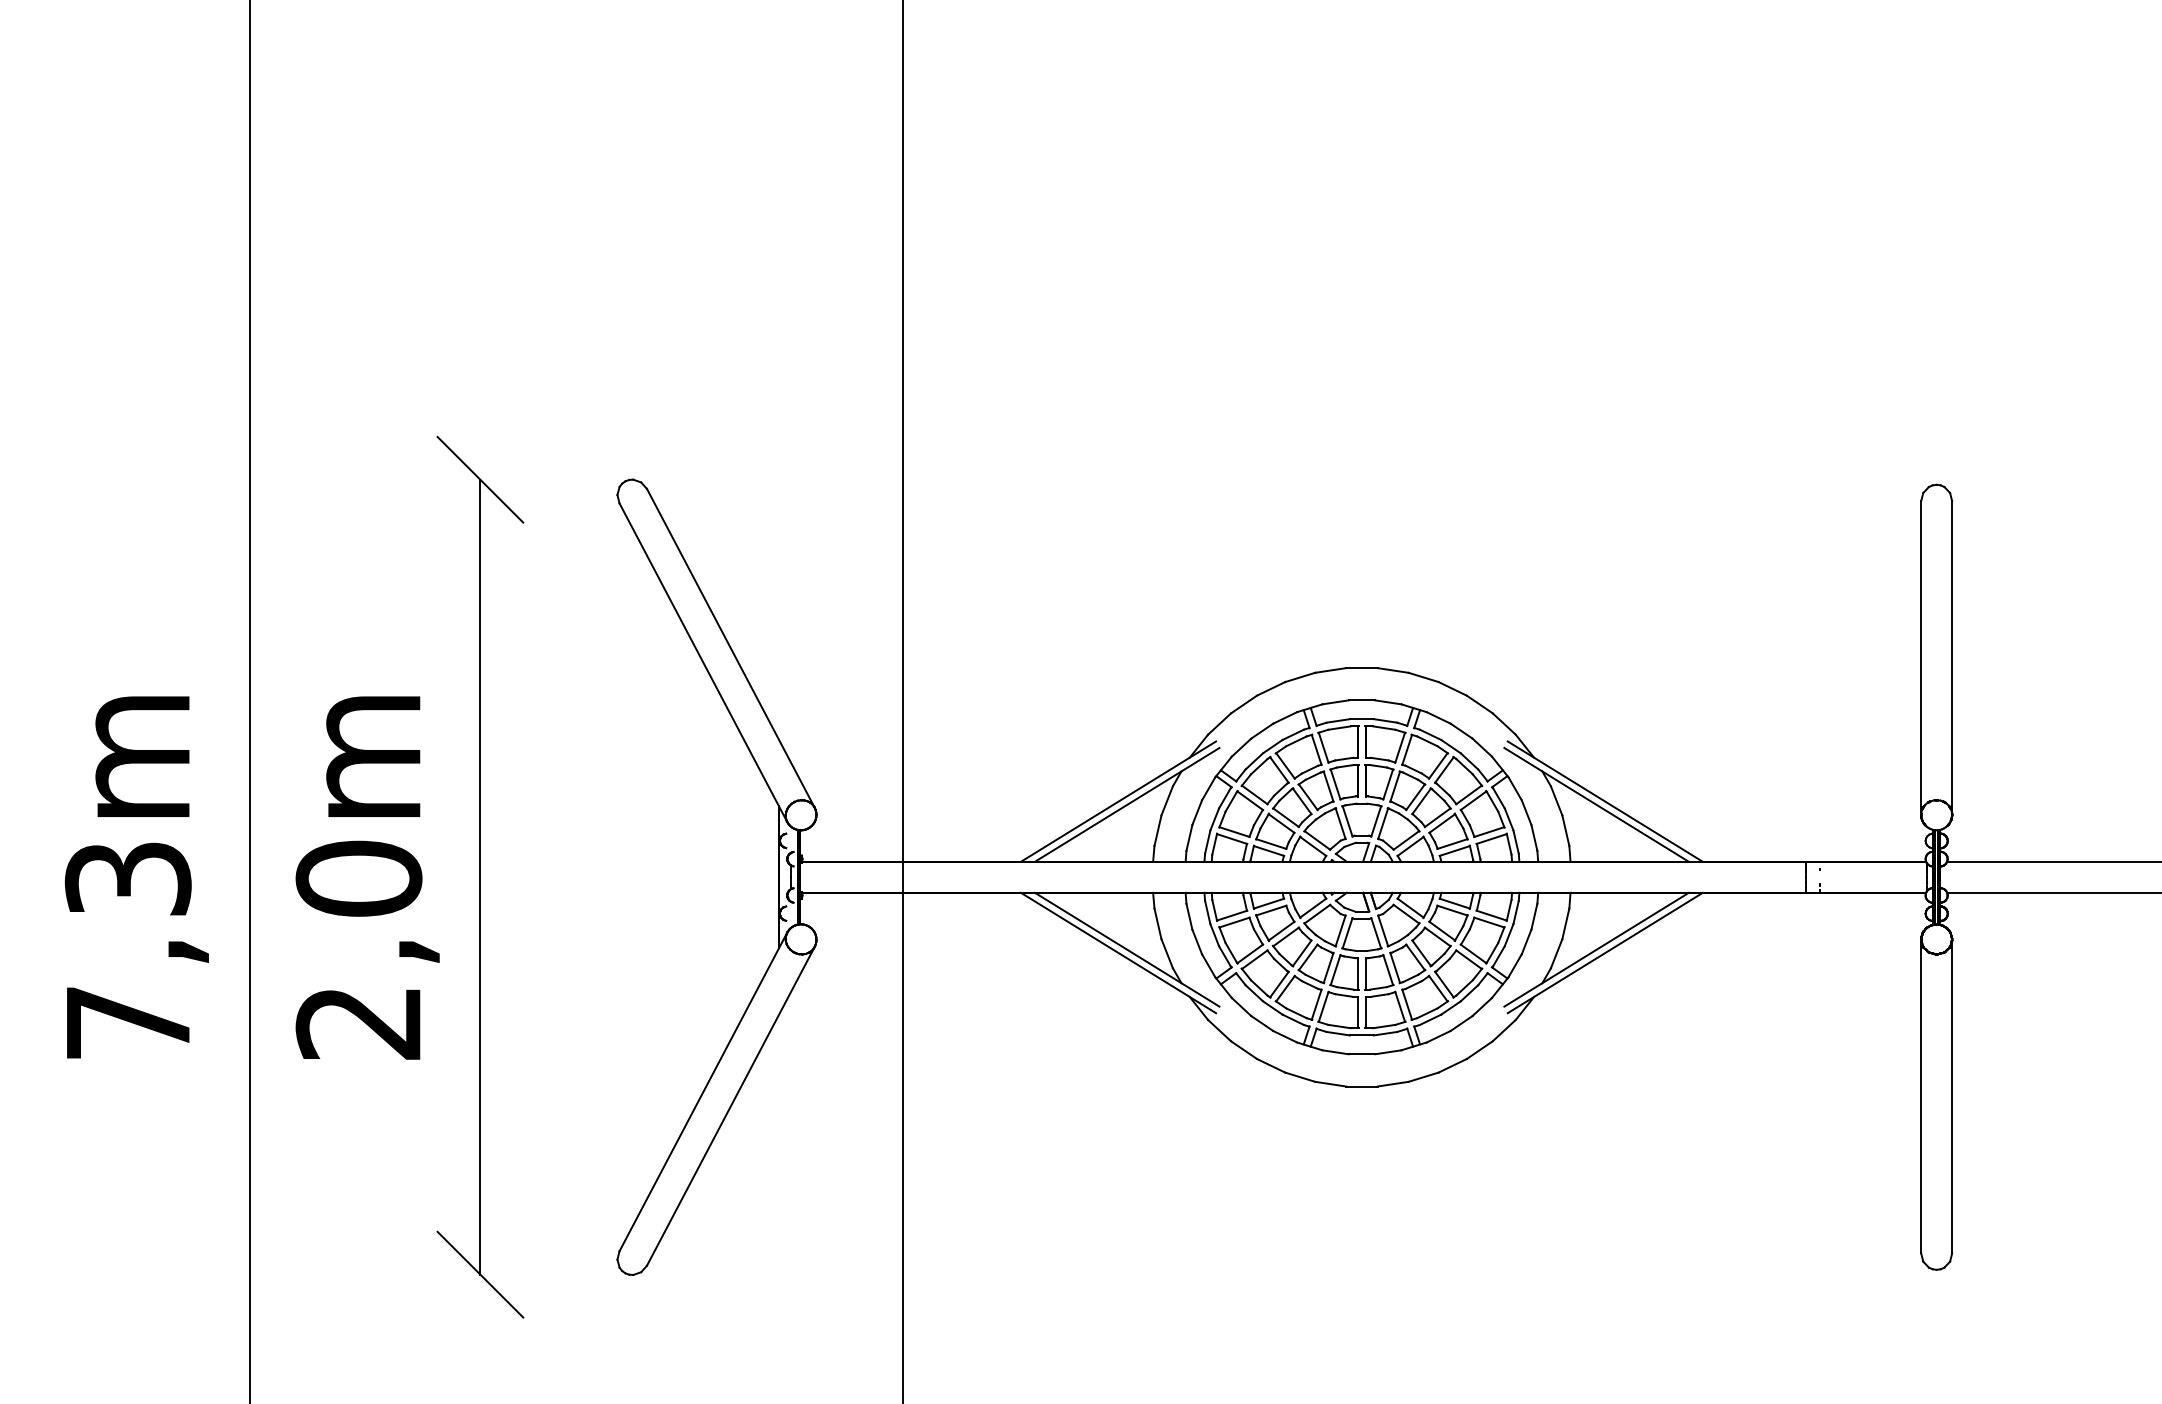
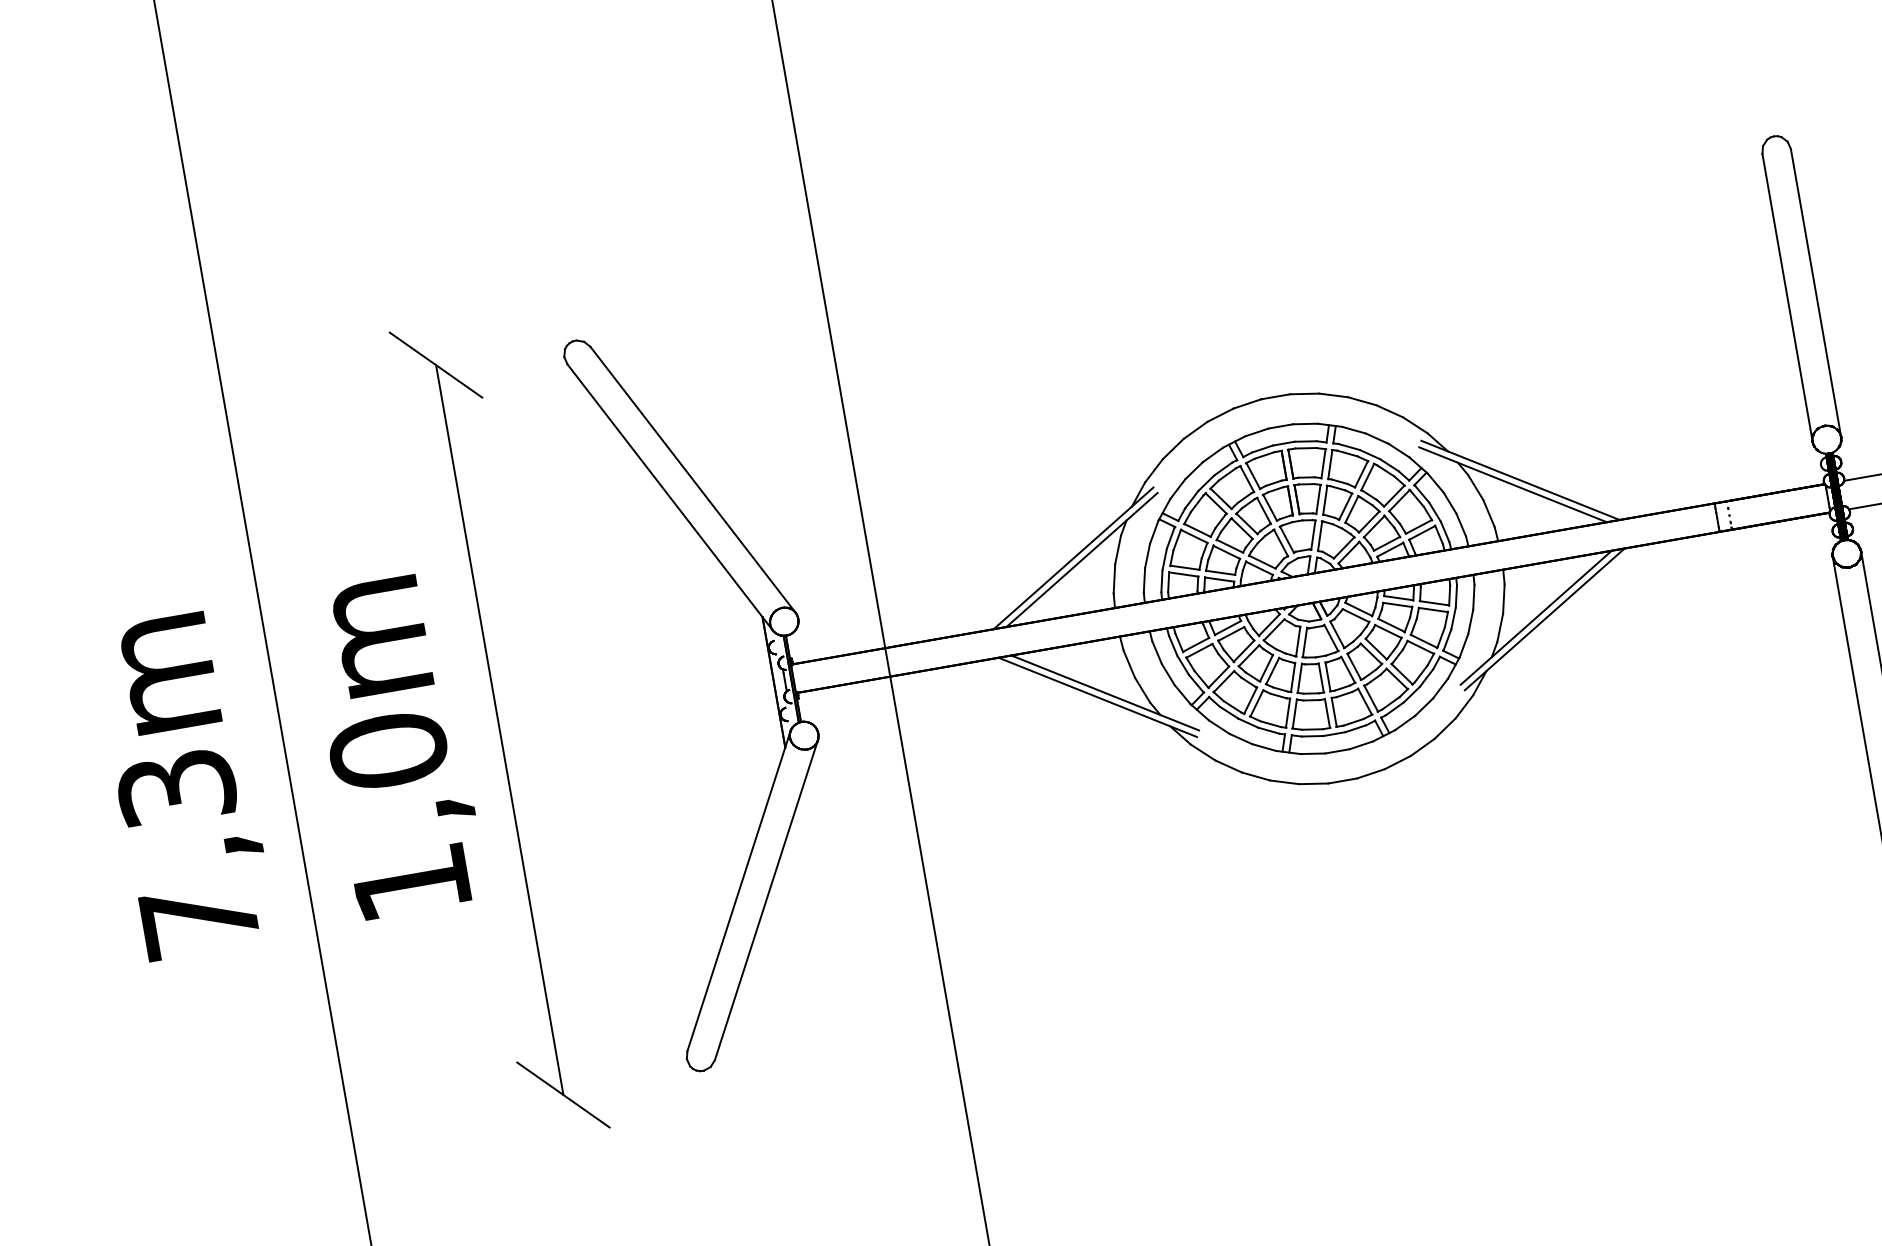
text: (357, 1023) -> (410, 884), 2,0m -> 1,0m

